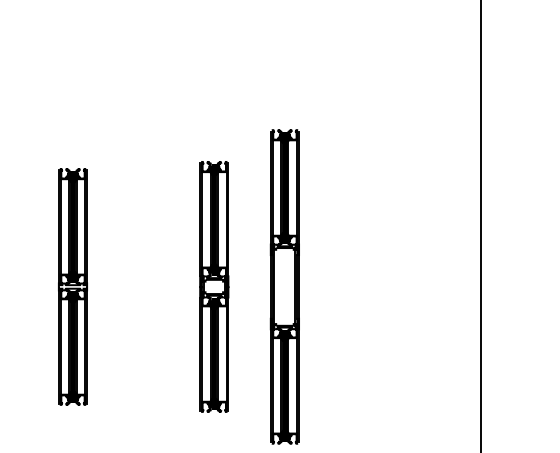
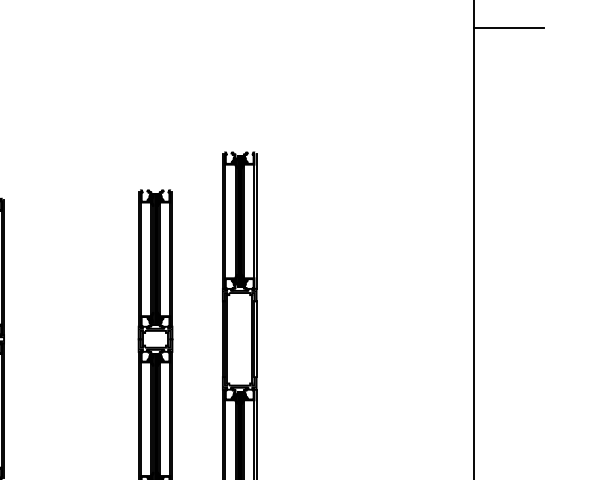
line: (510, 25) -> (508, 27), added

